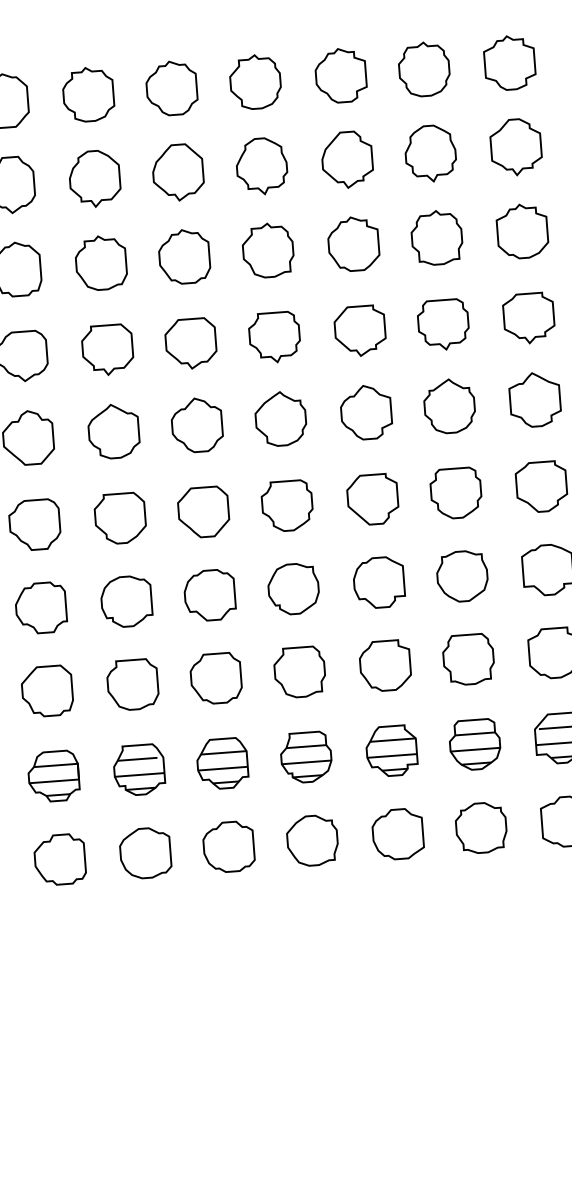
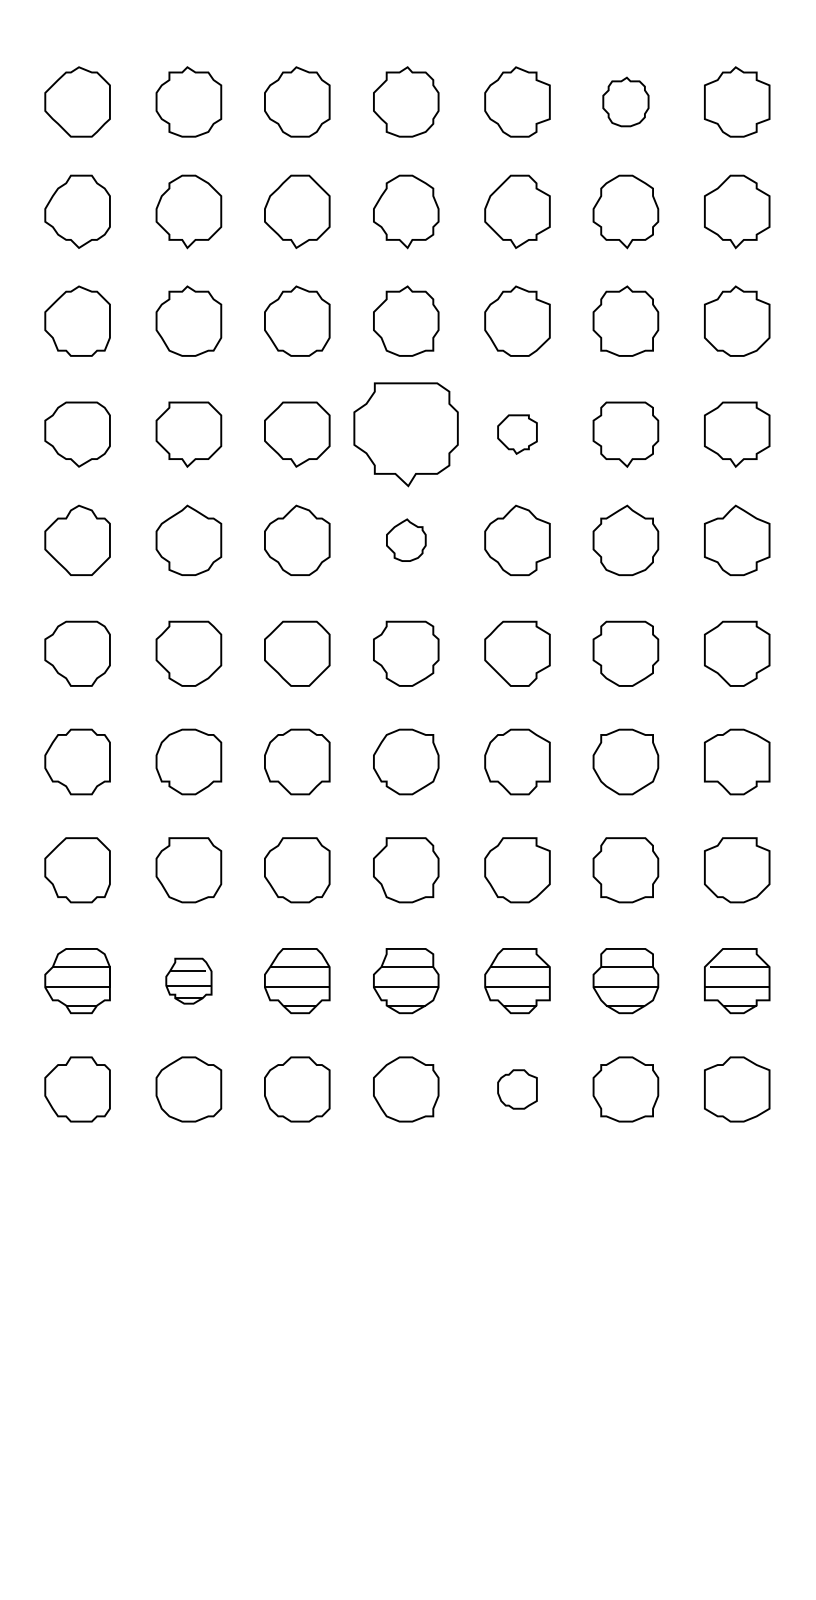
part: (423, 68) -> (625, 101), size x0.7
part: (360, 331) -> (517, 434), size x0.6
part: (274, 337) -> (406, 434), size x1.6
part: (280, 418) -> (406, 539), size x0.6
part: (139, 770) -> (188, 981), size x0.7
part: (398, 834) -> (517, 1089), size x0.6

